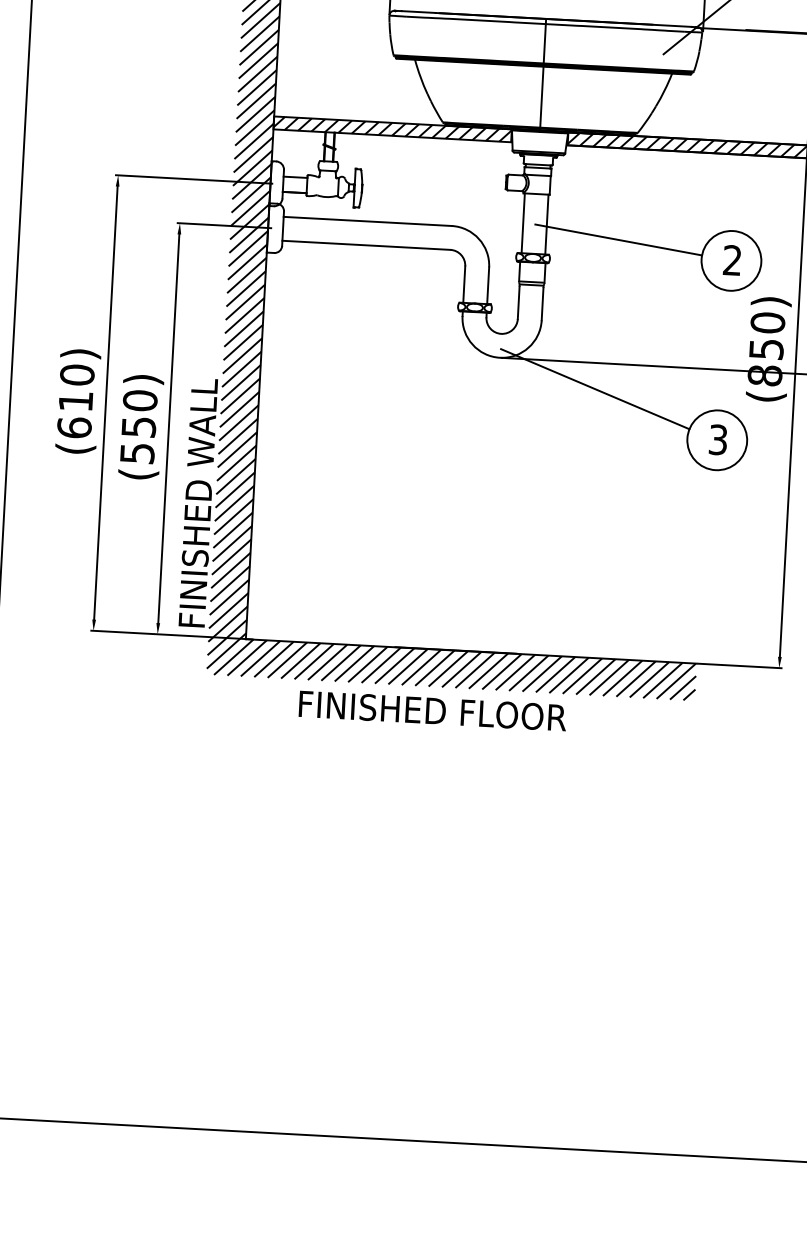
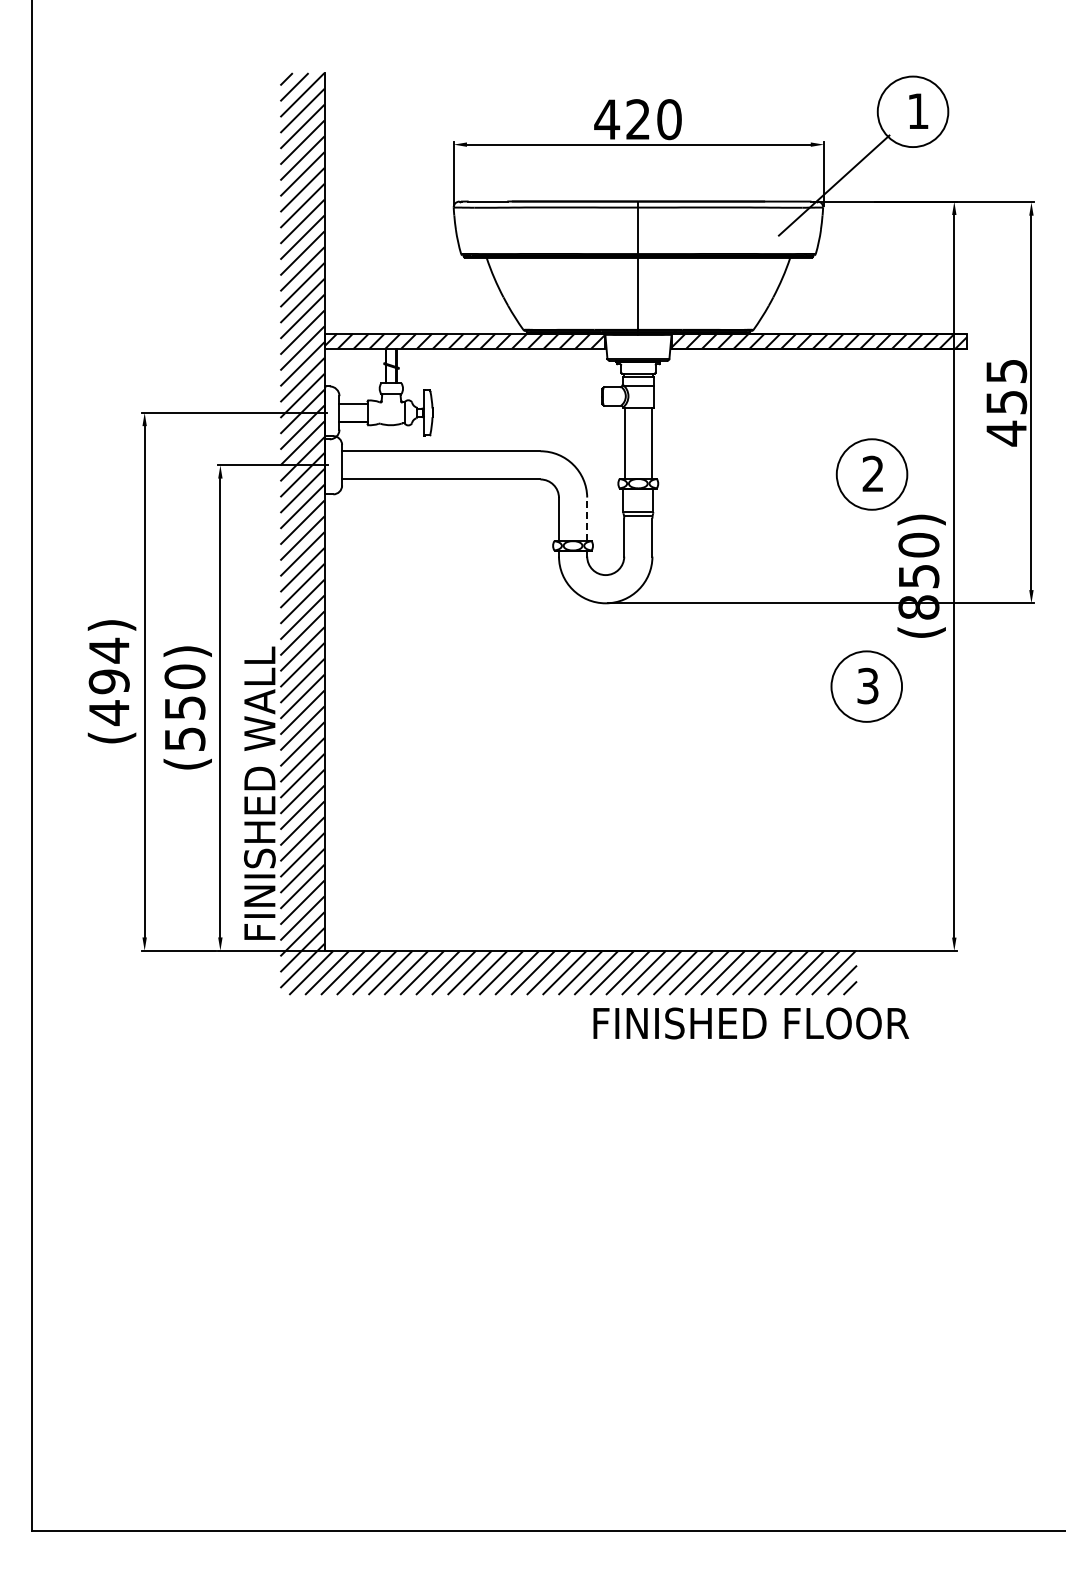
line: (618, 239) -> (737, 456), removed
line: (488, 285) -> (587, 519), solid -> dashed
line: (594, 389) -> (719, 634), removed
text: (75, 401) -> (108, 681), (610) -> (494)
text: (433, 711) -> (751, 1023), moved

